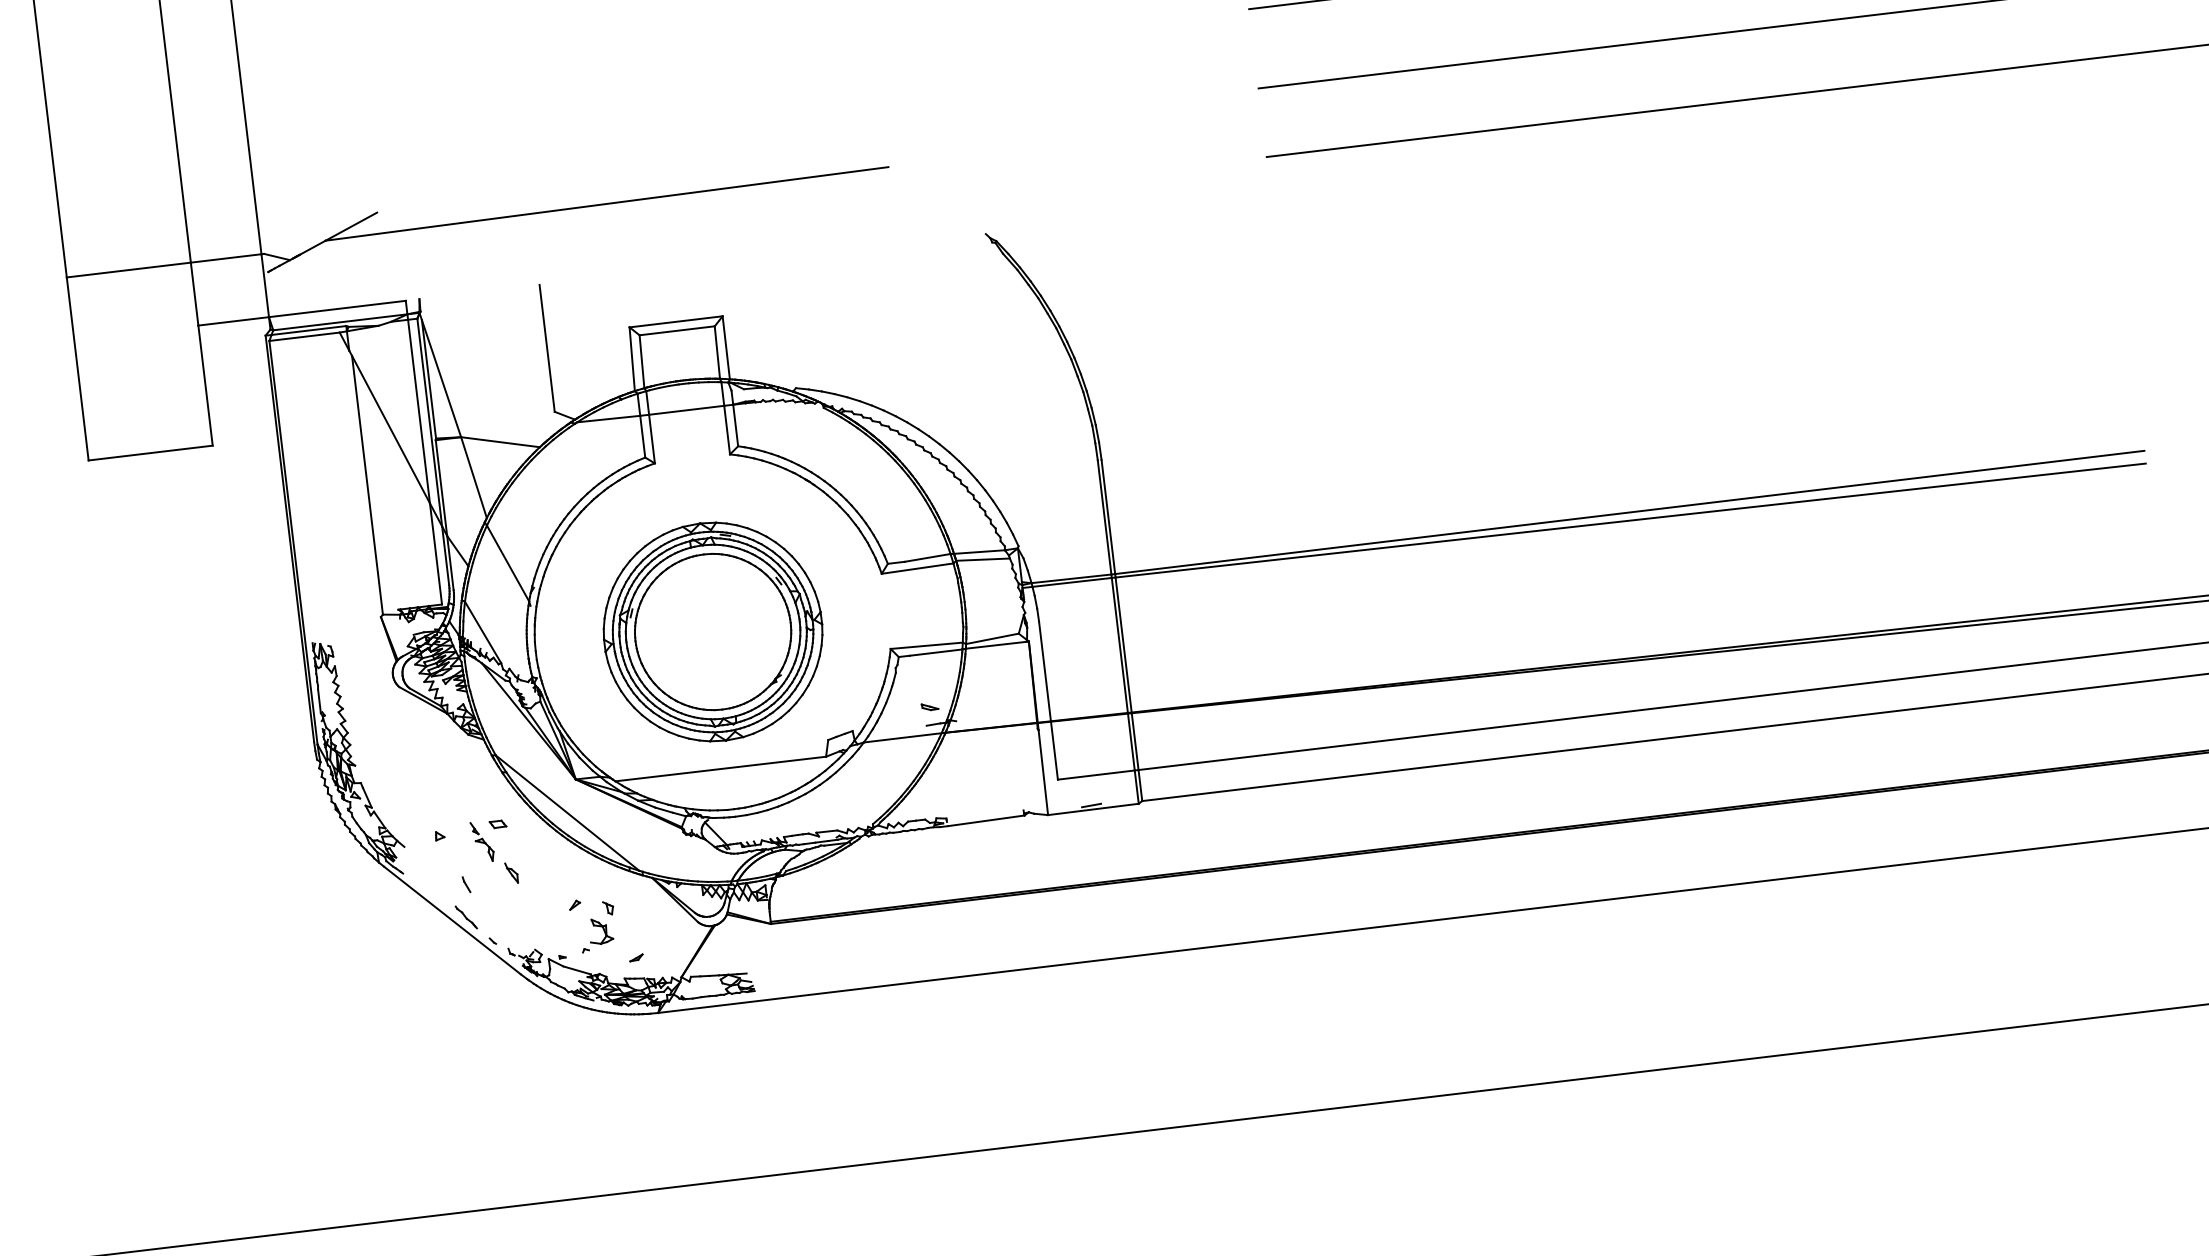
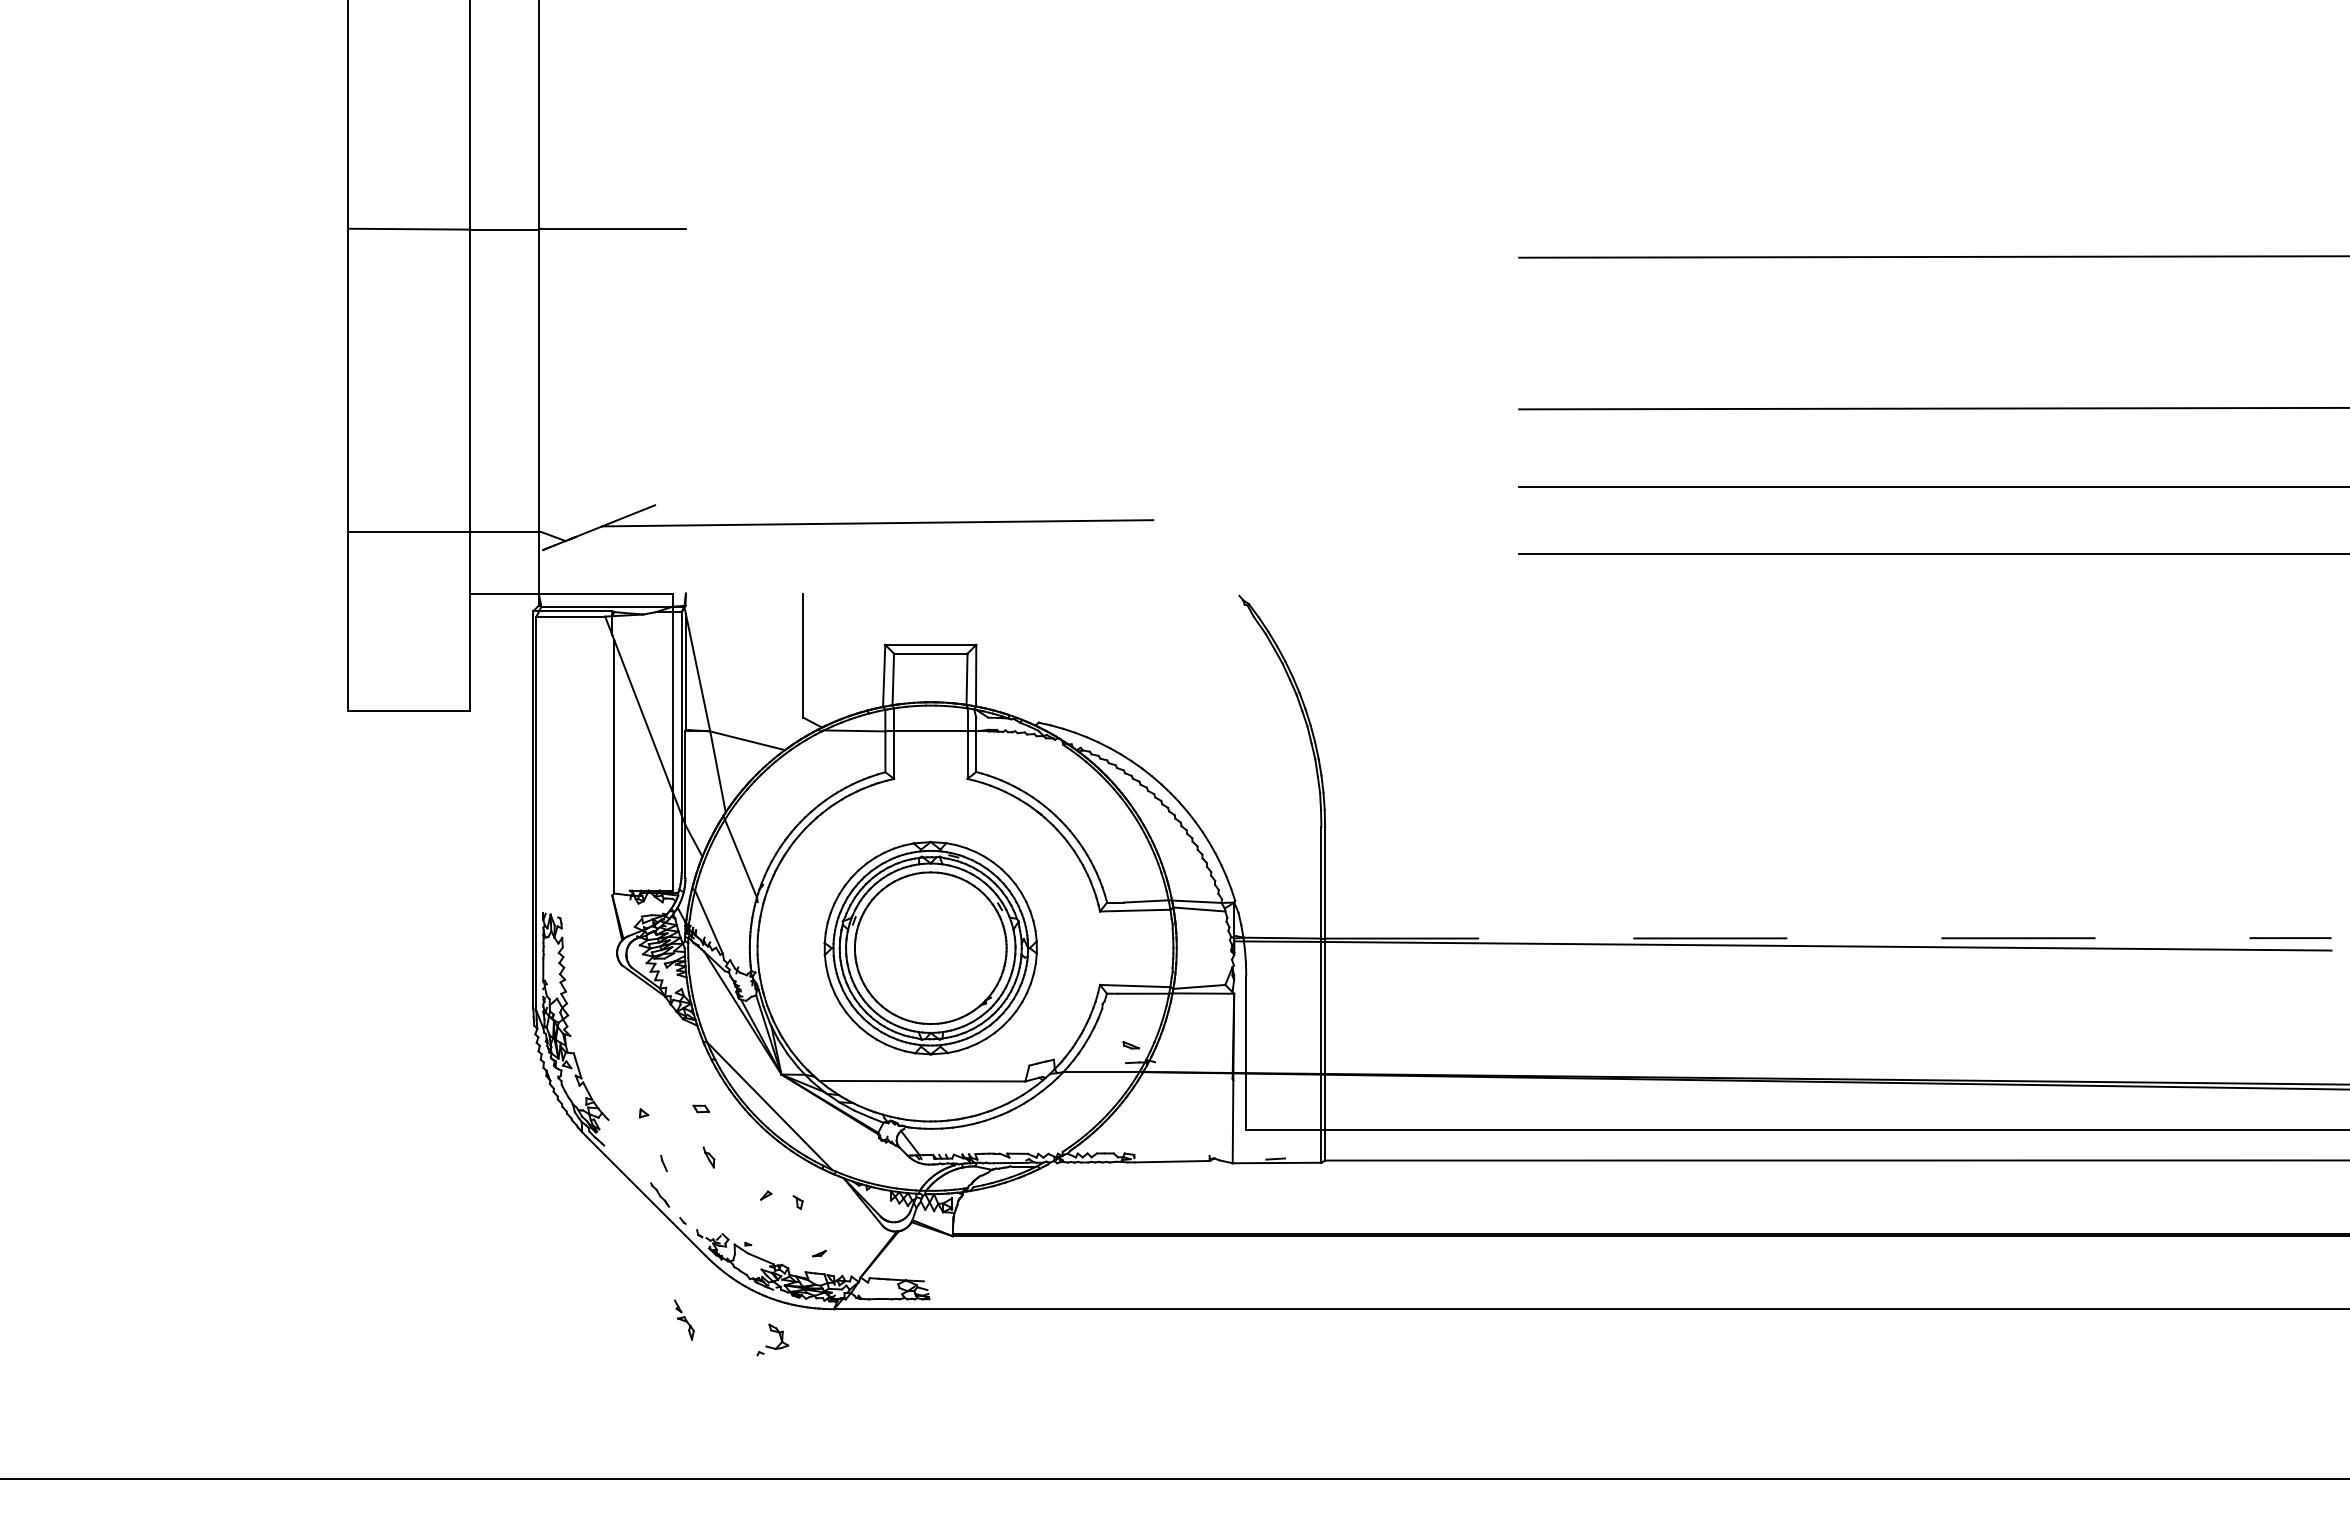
line: (1629, 512) -> (1828, 938), solid -> dashed
part: (482, 841) -> (684, 1319), moved
part: (596, 941) -> (771, 1346), moved

